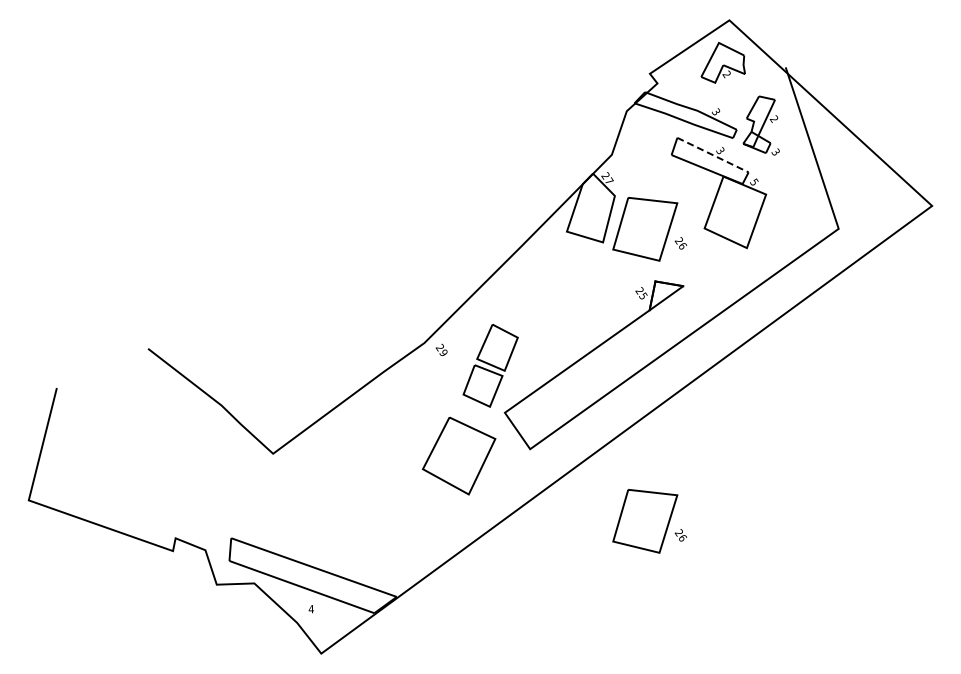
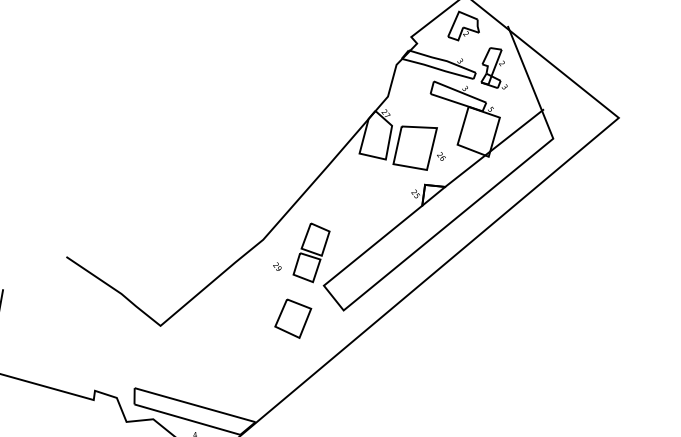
line: (713, 155) -> (460, 92), dashed -> solid
line: (755, 236) -> (494, 148), added
text: (441, 349) -> (277, 266), moved
part: (458, 455) -> (292, 318), size x0.71
part: (649, 521) -> (432, 356), removed

